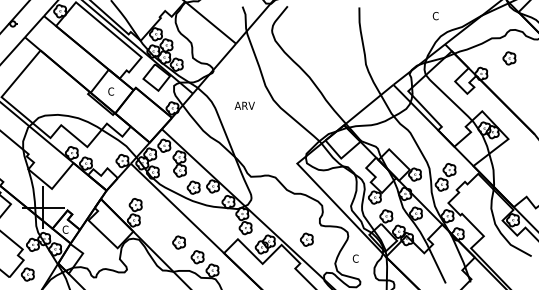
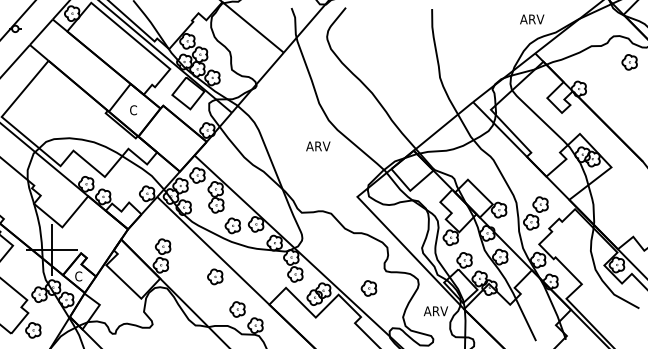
text: (442, 16) -> (532, 19), C -> ARV
part: (509, 58) -> (629, 62), moved
text: (244, 105) -> (318, 146), moved
part: (179, 242) -> (215, 276), moved
text: (362, 258) -> (435, 311), C -> ARV

